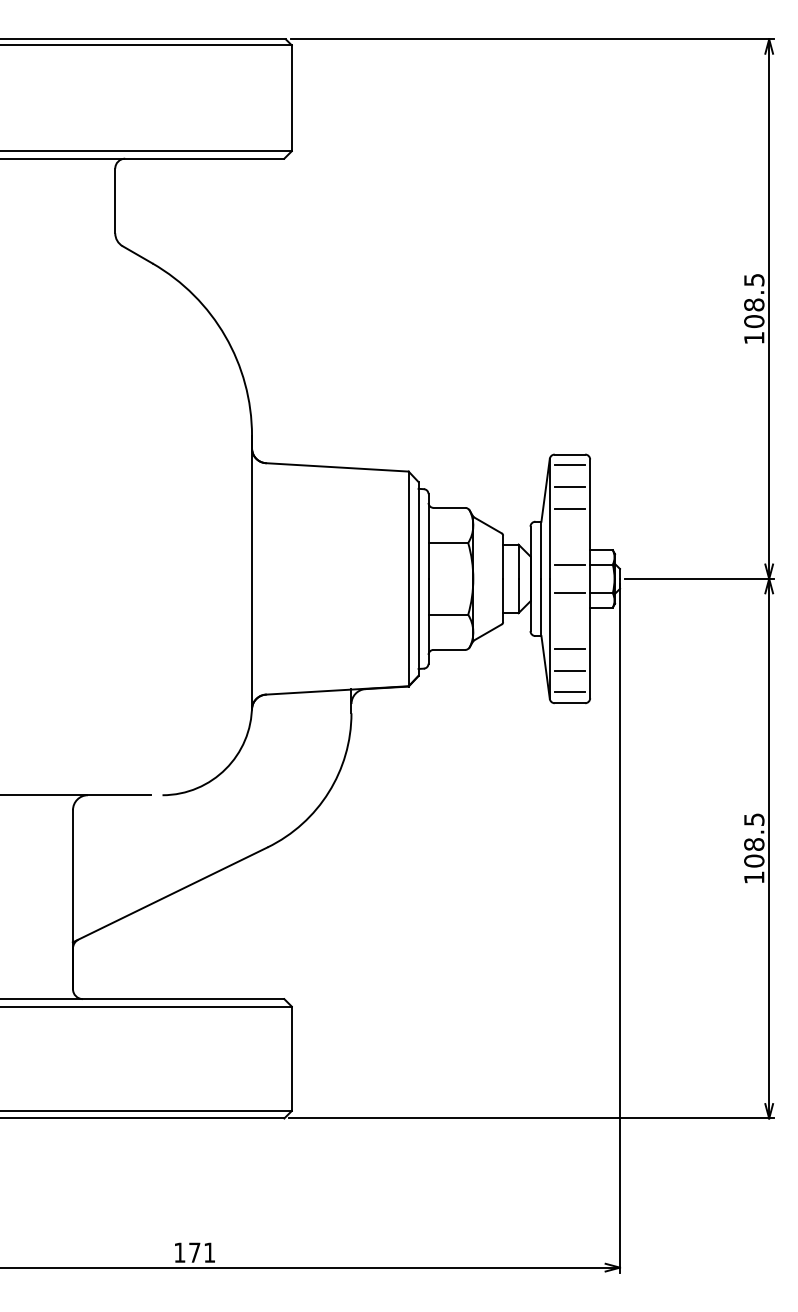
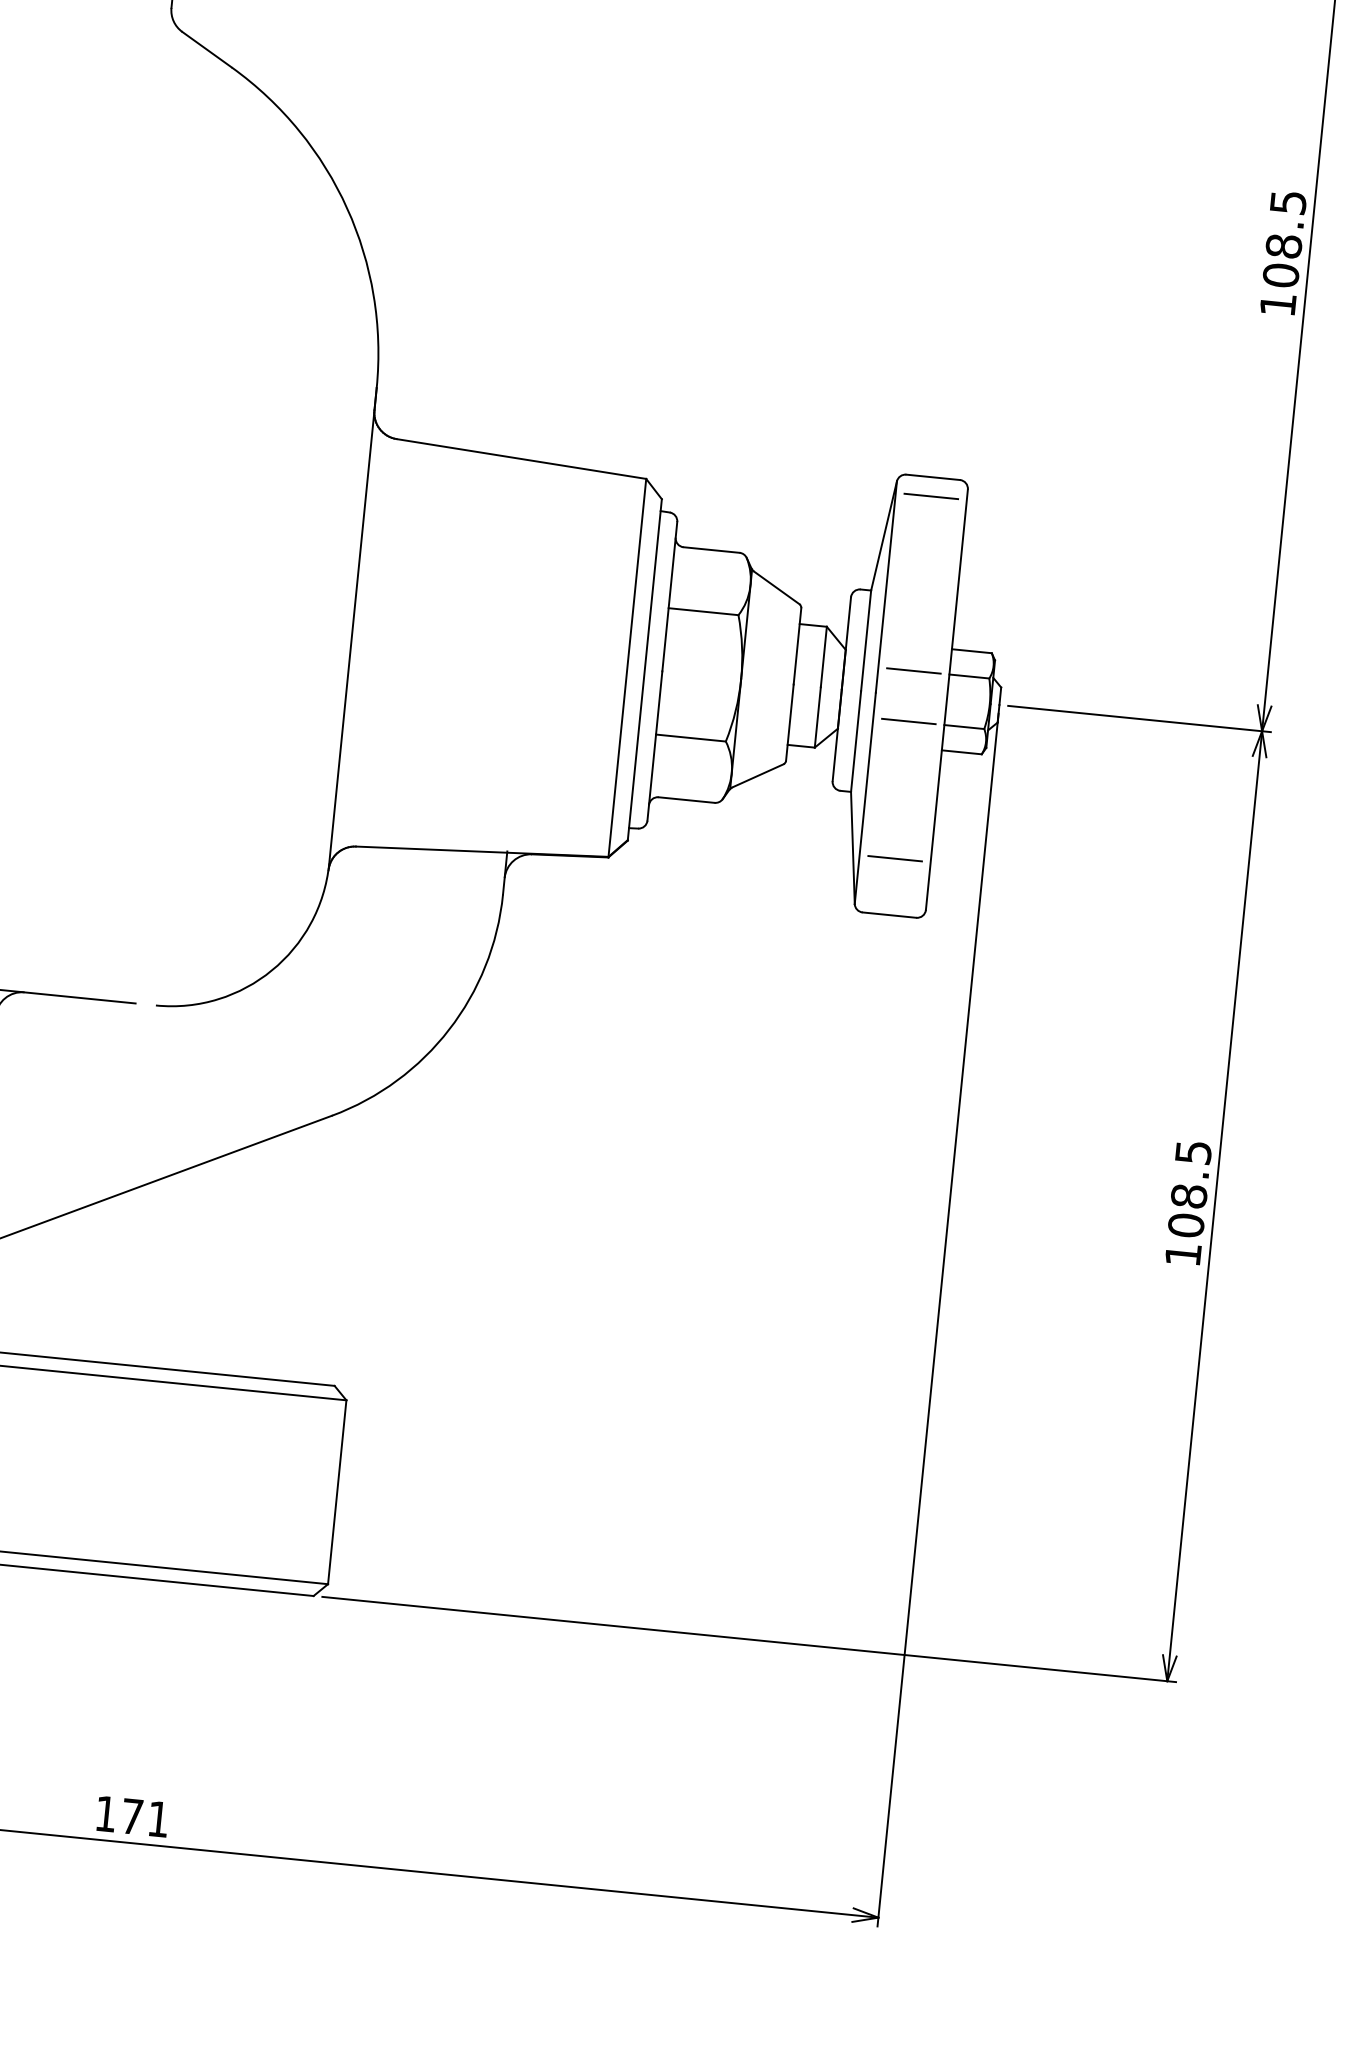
line: (569, 486) -> (926, 533), removed
line: (569, 508) -> (922, 572), removed
line: (569, 649) -> (898, 820), removed
line: (569, 692) -> (890, 896), removed

